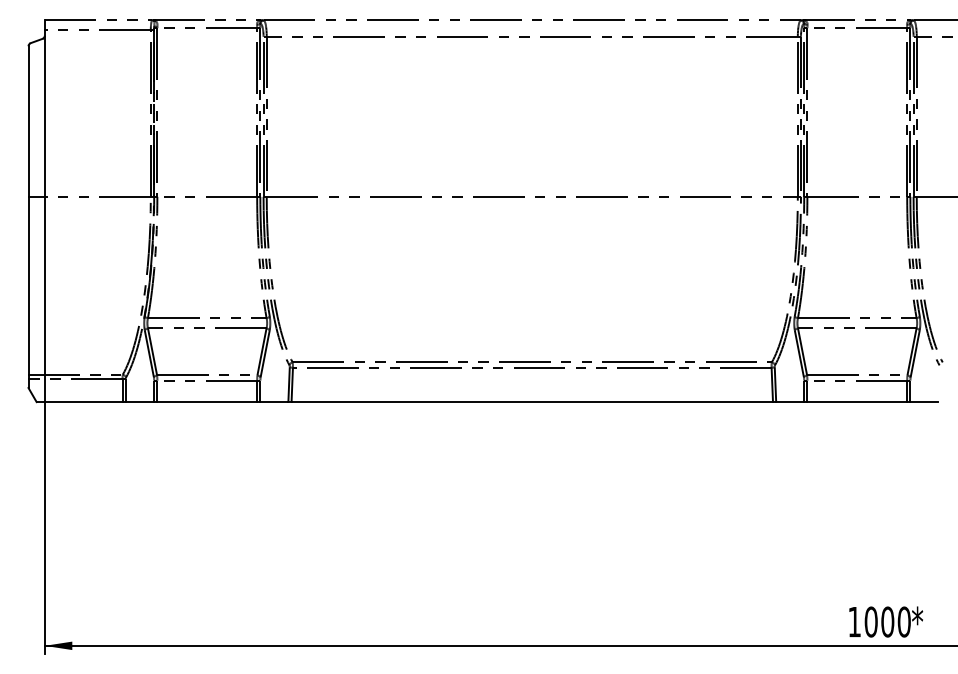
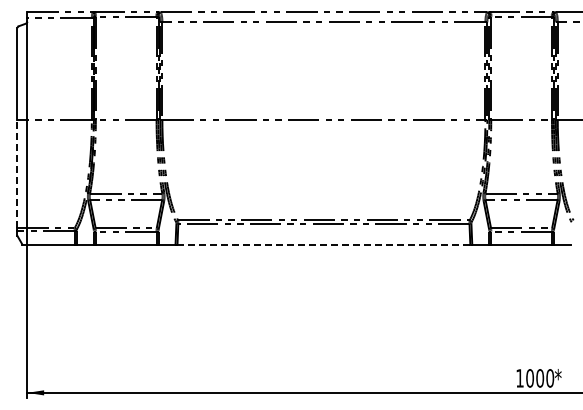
line: (28, 285) -> (17, 173), solid -> dashed
line: (531, 401) -> (323, 244), solid -> dashed

